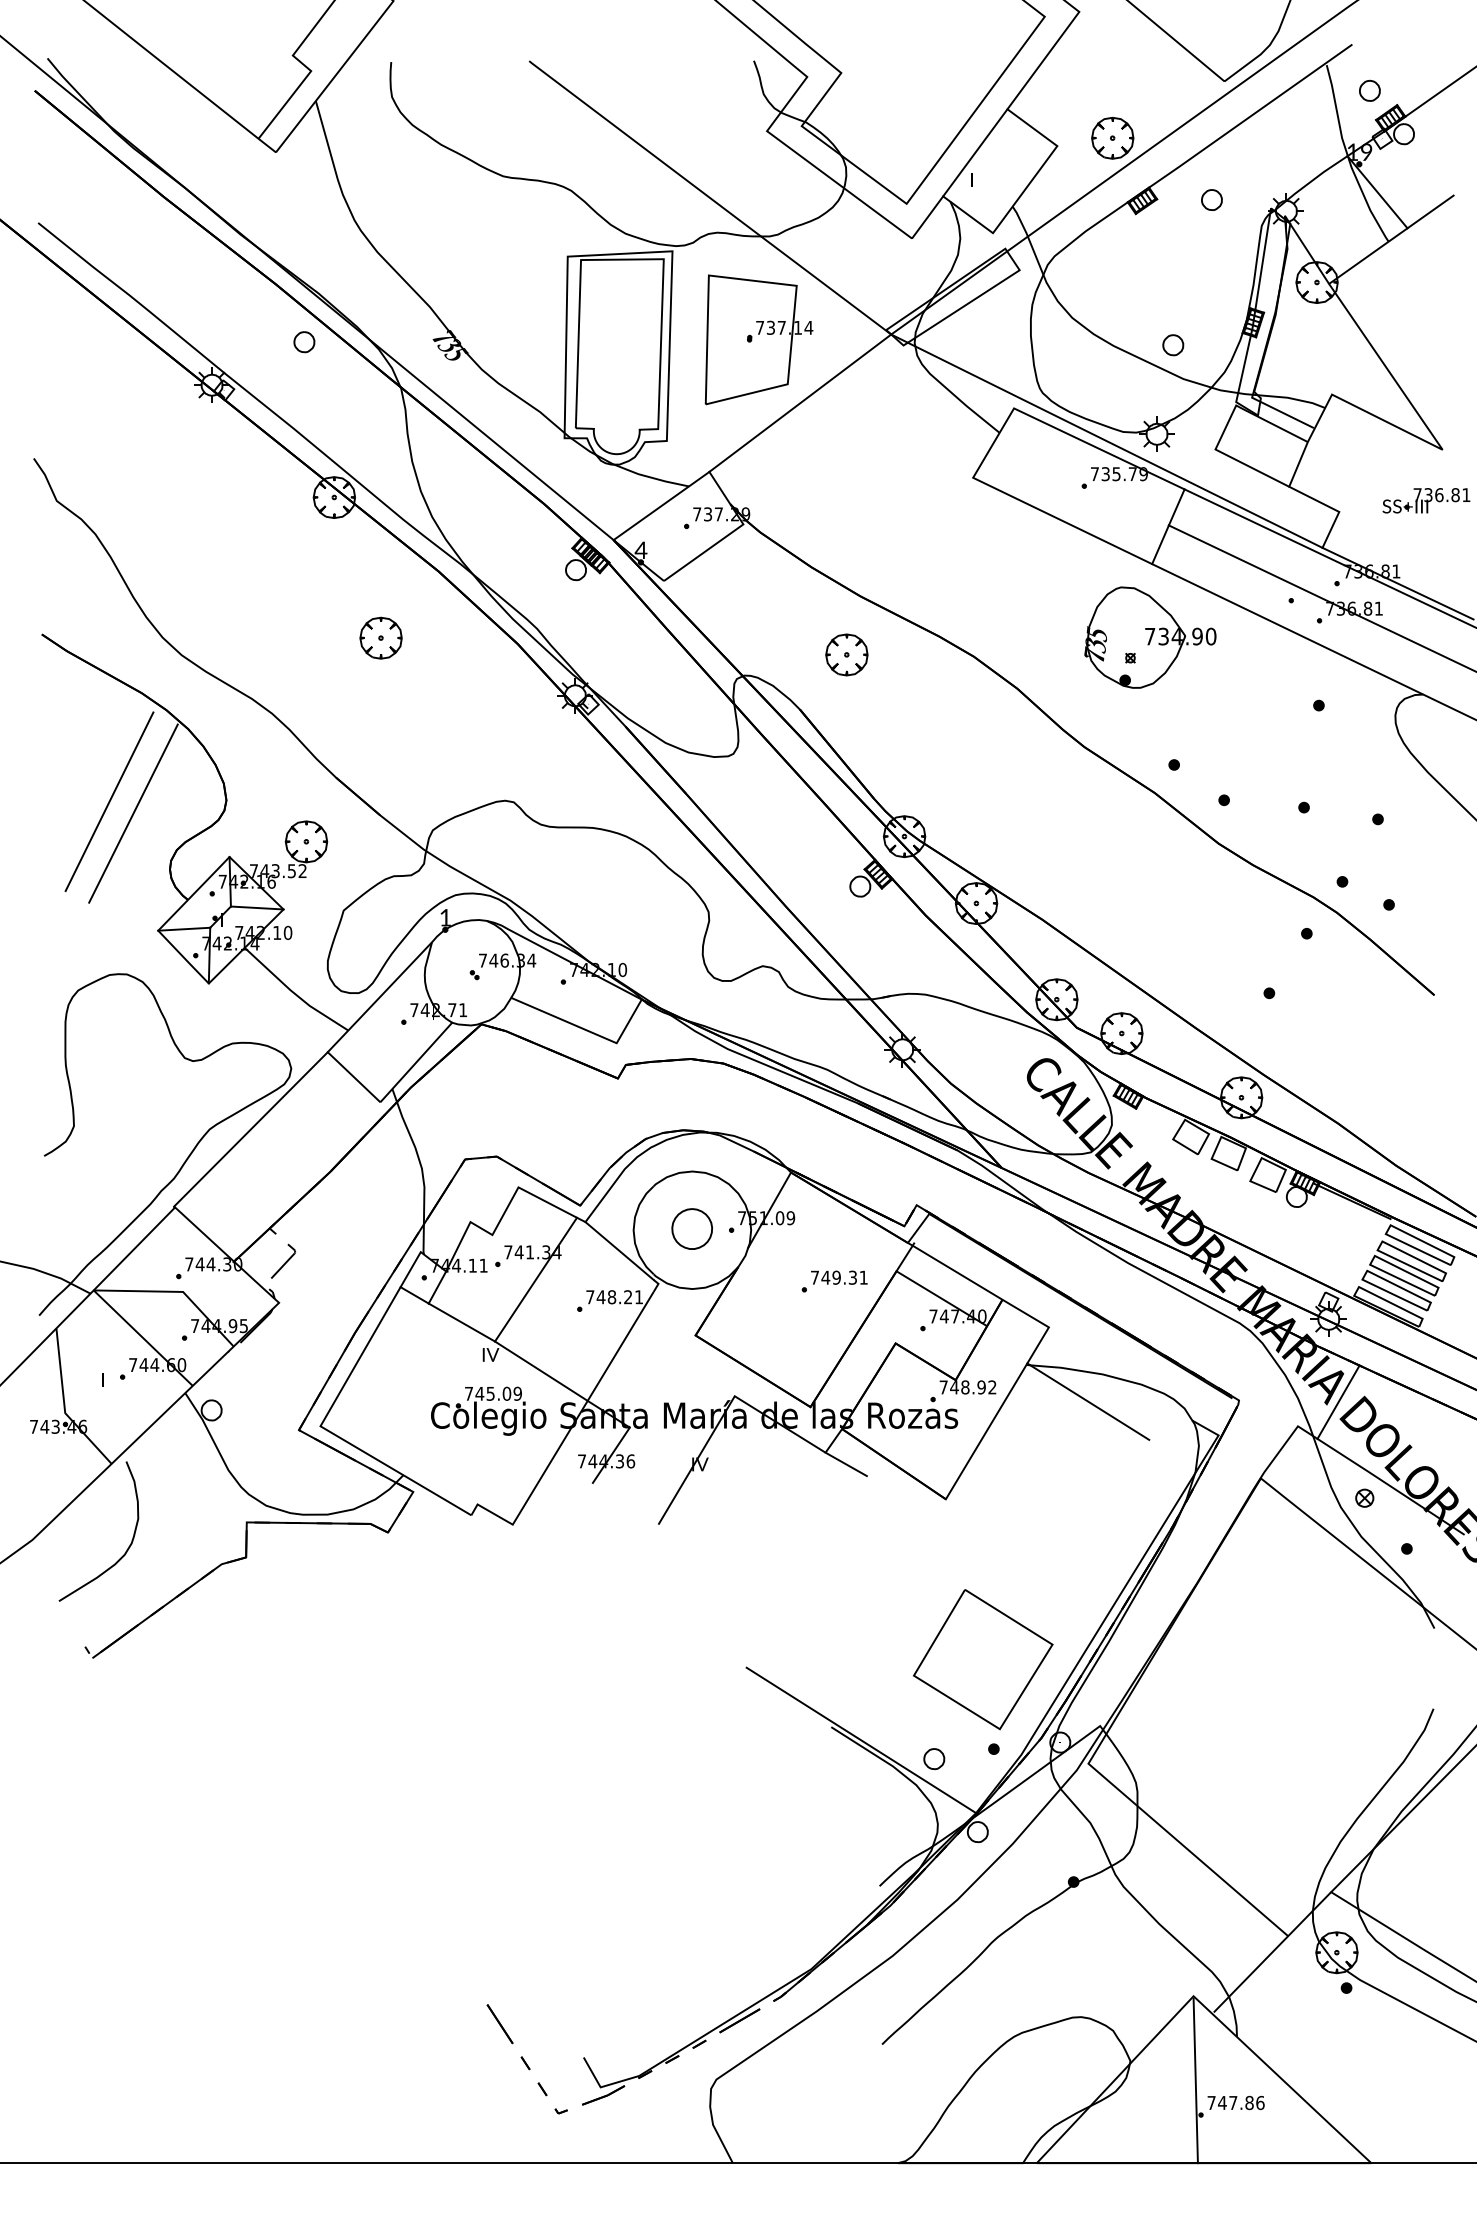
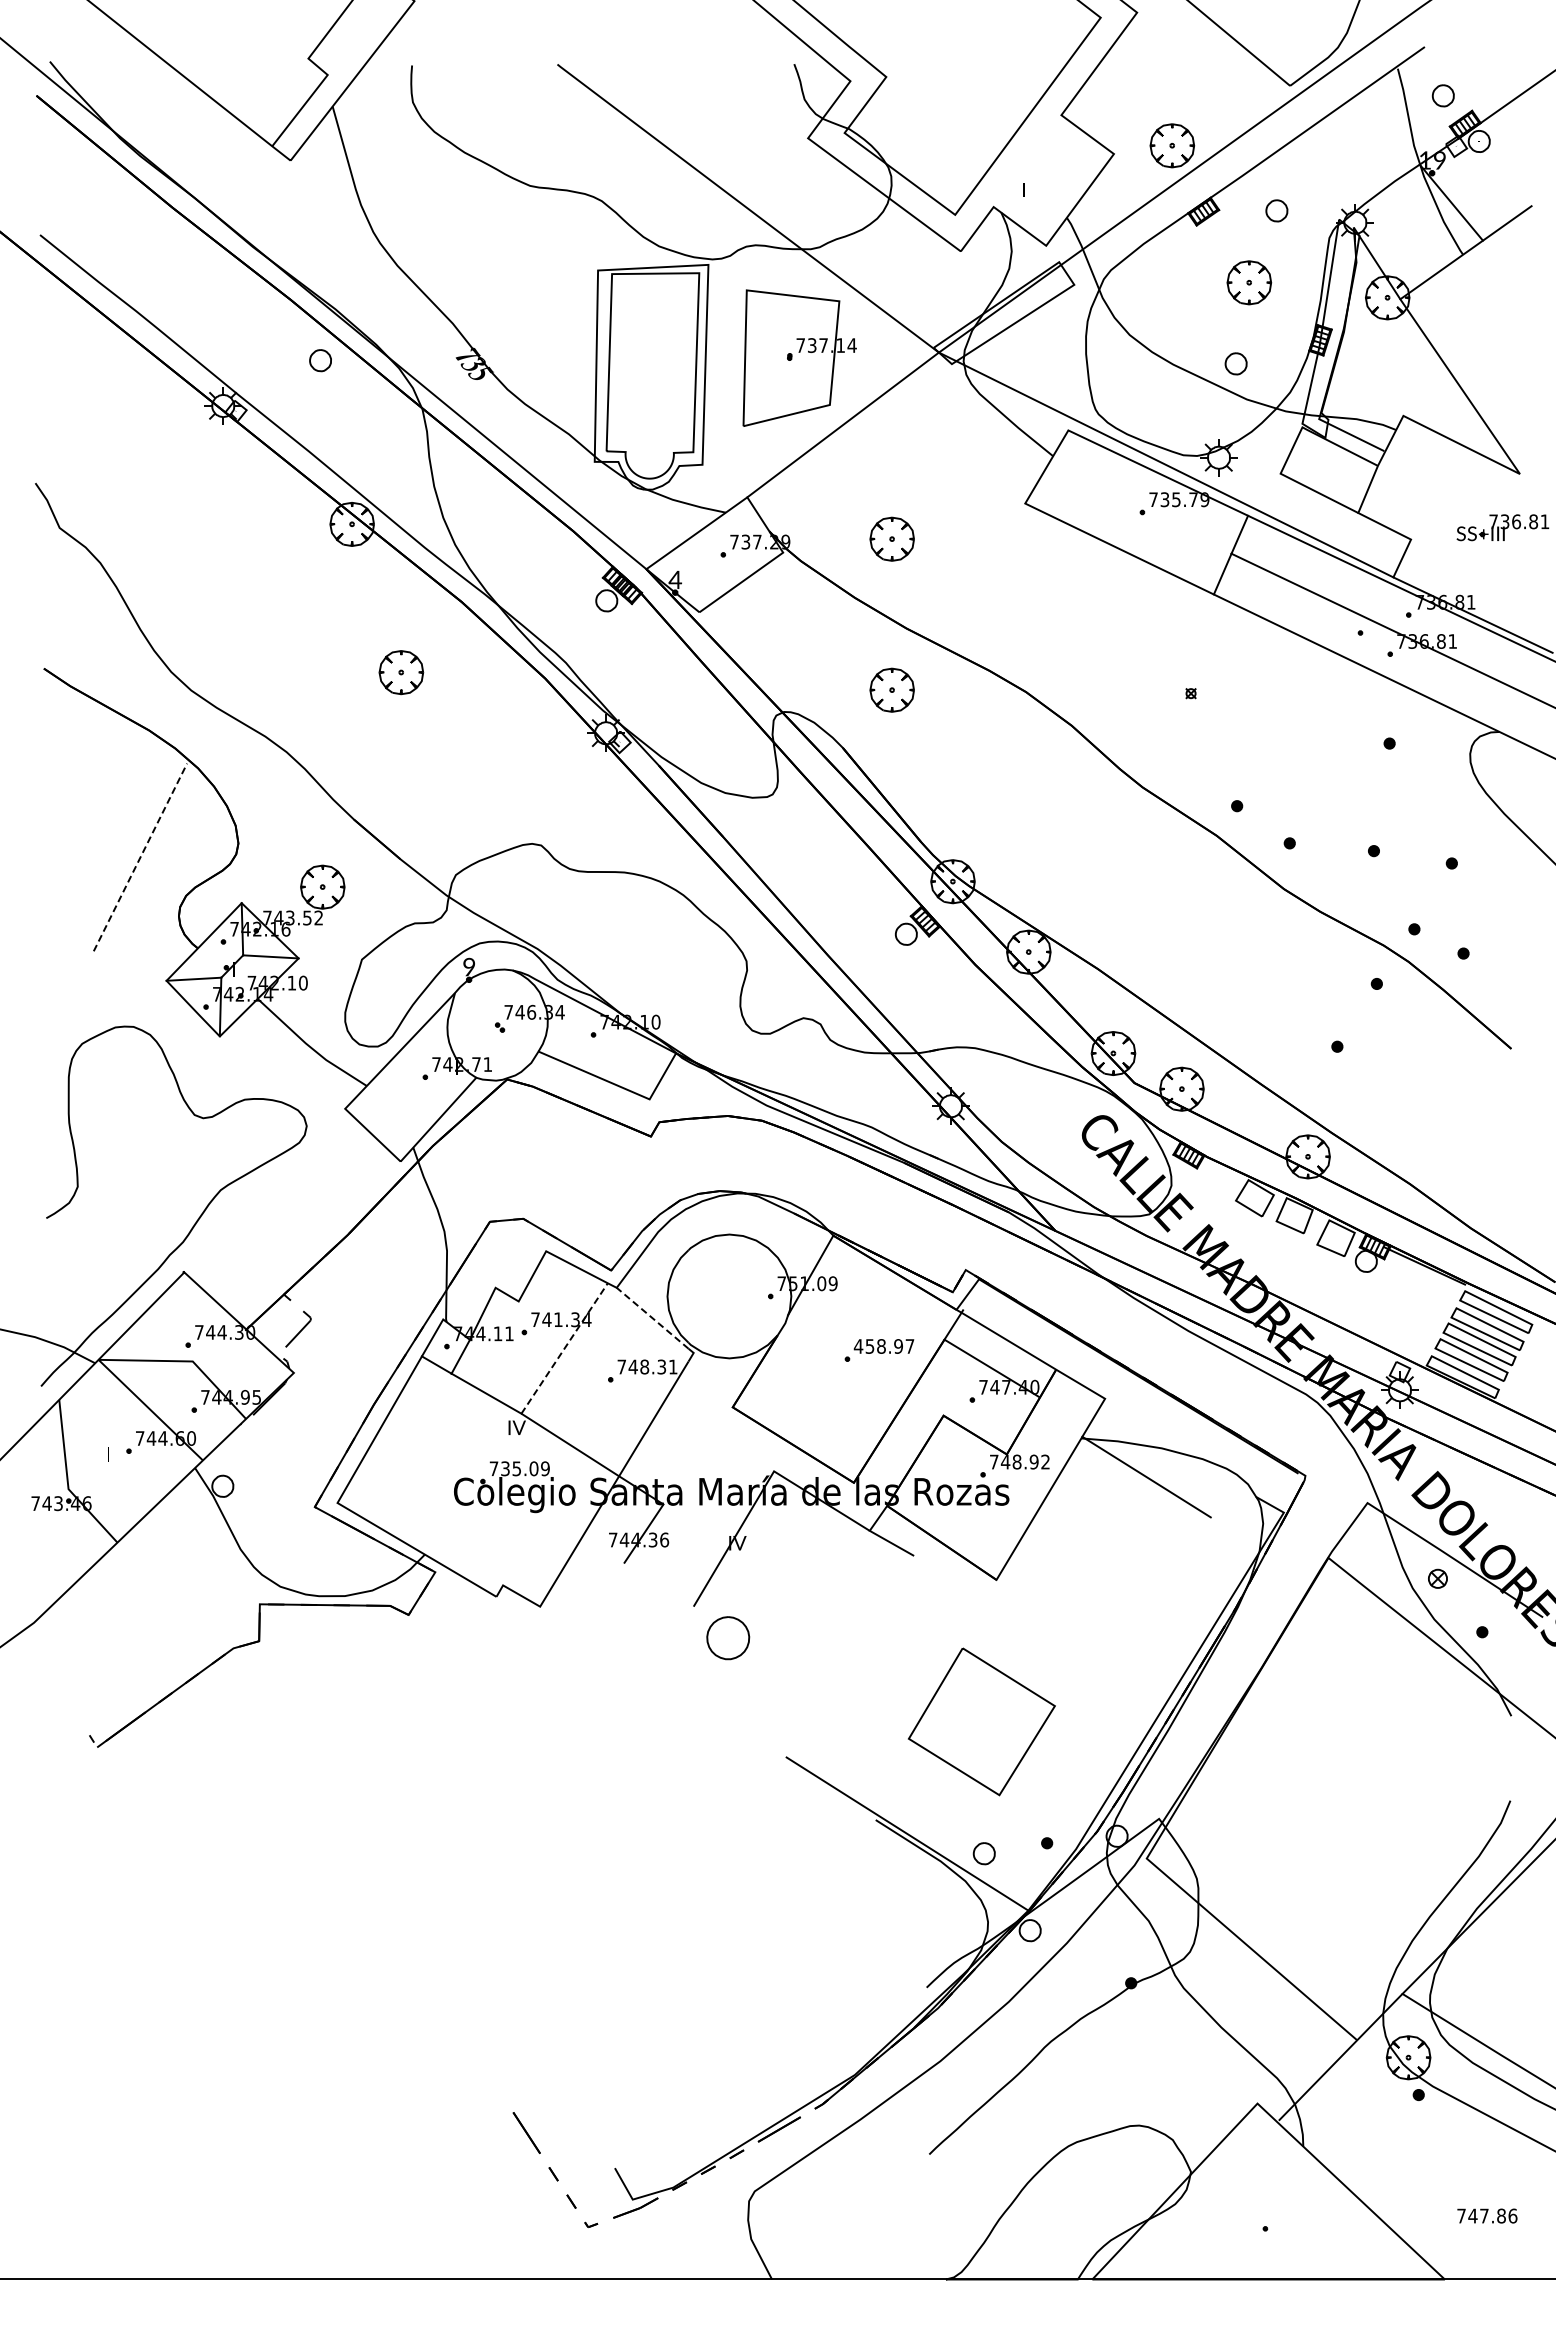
line: (975, 153) -> (1027, 161), removed
part: (1185, 268) -> (1249, 282), added
part: (846, 510) -> (891, 538), added
part: (1149, 637) -> (1211, 671), removed
line: (109, 801) -> (115, 844), removed
line: (133, 813) -> (140, 857), solid -> dashed
text: (445, 917) -> (469, 966), 1 -> 9
line: (251, 1128) -> (264, 1189), removed
part: (692, 1229) -> (728, 1638), moved
line: (619, 1250) -> (652, 1317), solid -> dashed
text: (838, 1277) -> (883, 1346), 749.31 -> 458.97
line: (535, 1279) -> (564, 1348), solid -> dashed
text: (627, 1297) -> (661, 1367), 748.21 -> 748.31
text: (479, 1393) -> (505, 1468), 745.09 -> 735.09
line: (1338, 1402) -> (1410, 1477), removed
curve: (126, 1549) -> (133, 1632), removed
part: (982, 1659) -> (981, 1721), moved
line: (1195, 2080) -> (1259, 2192), removed
text: (1236, 2102) -> (1487, 2215), moved

